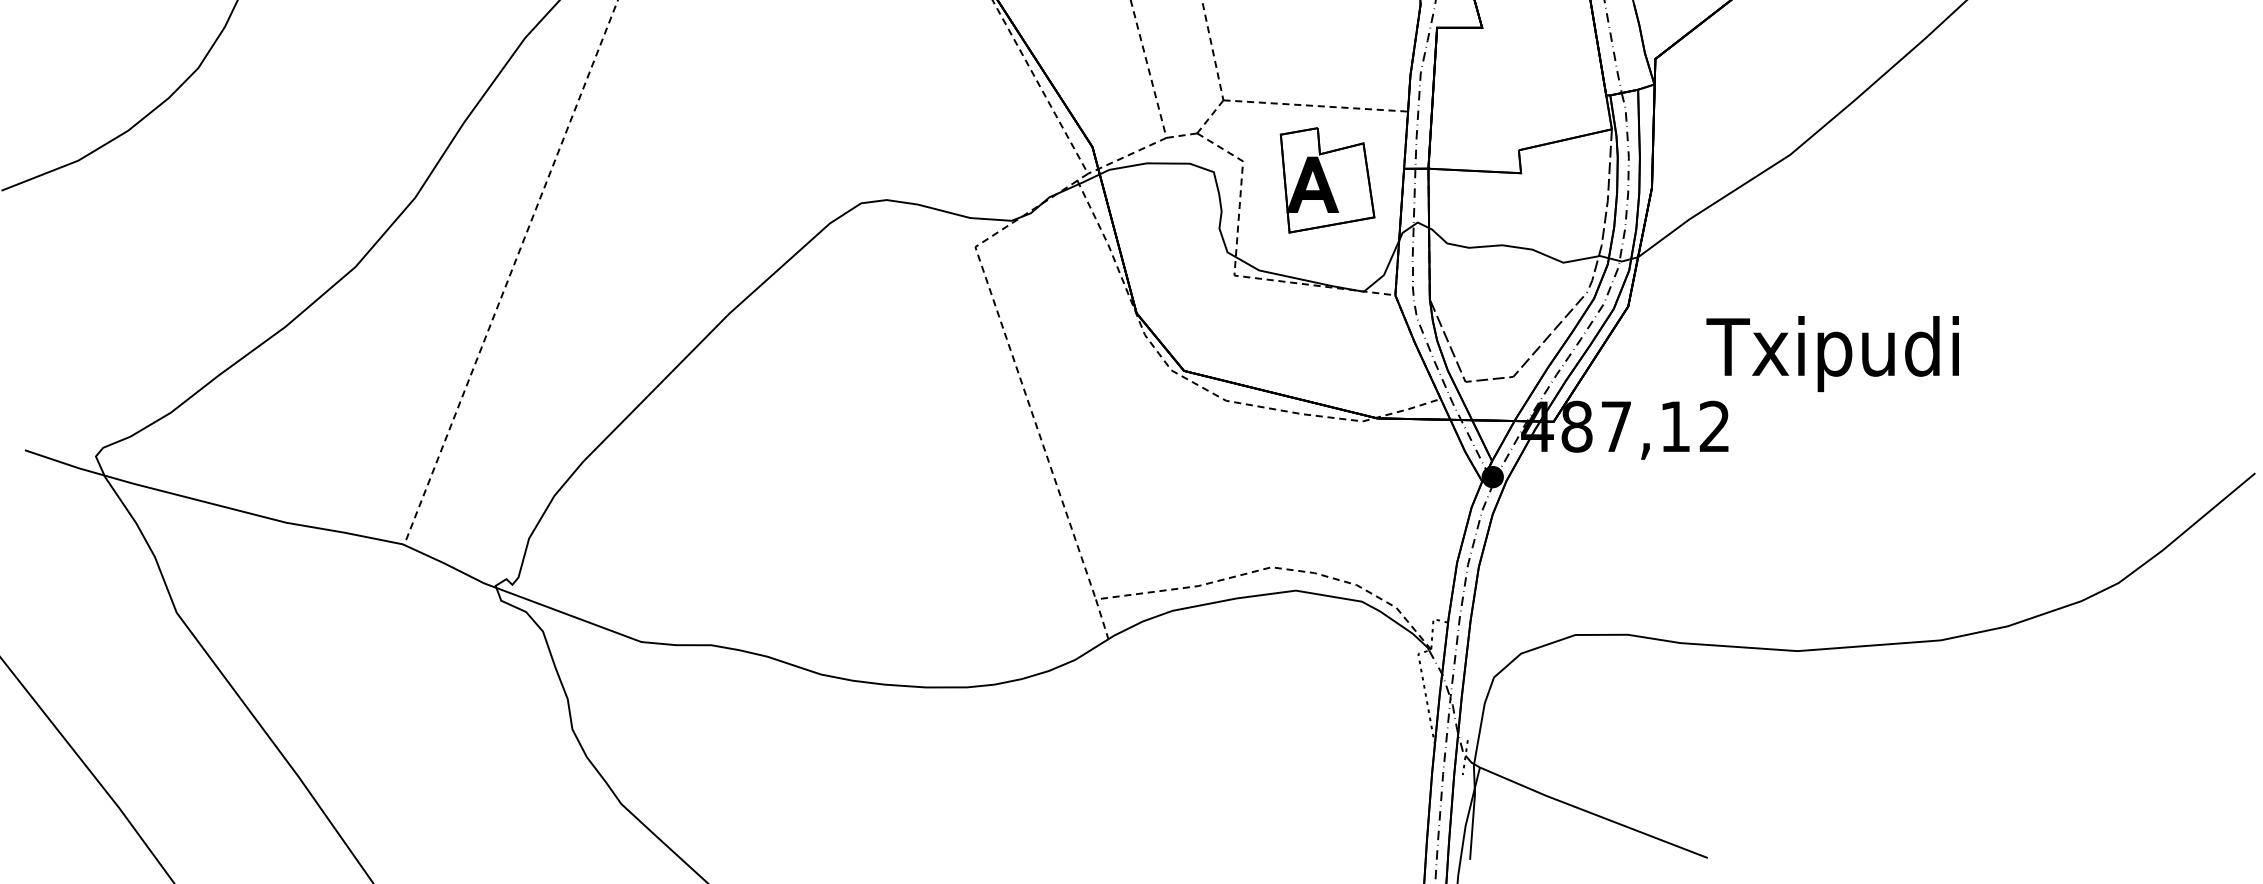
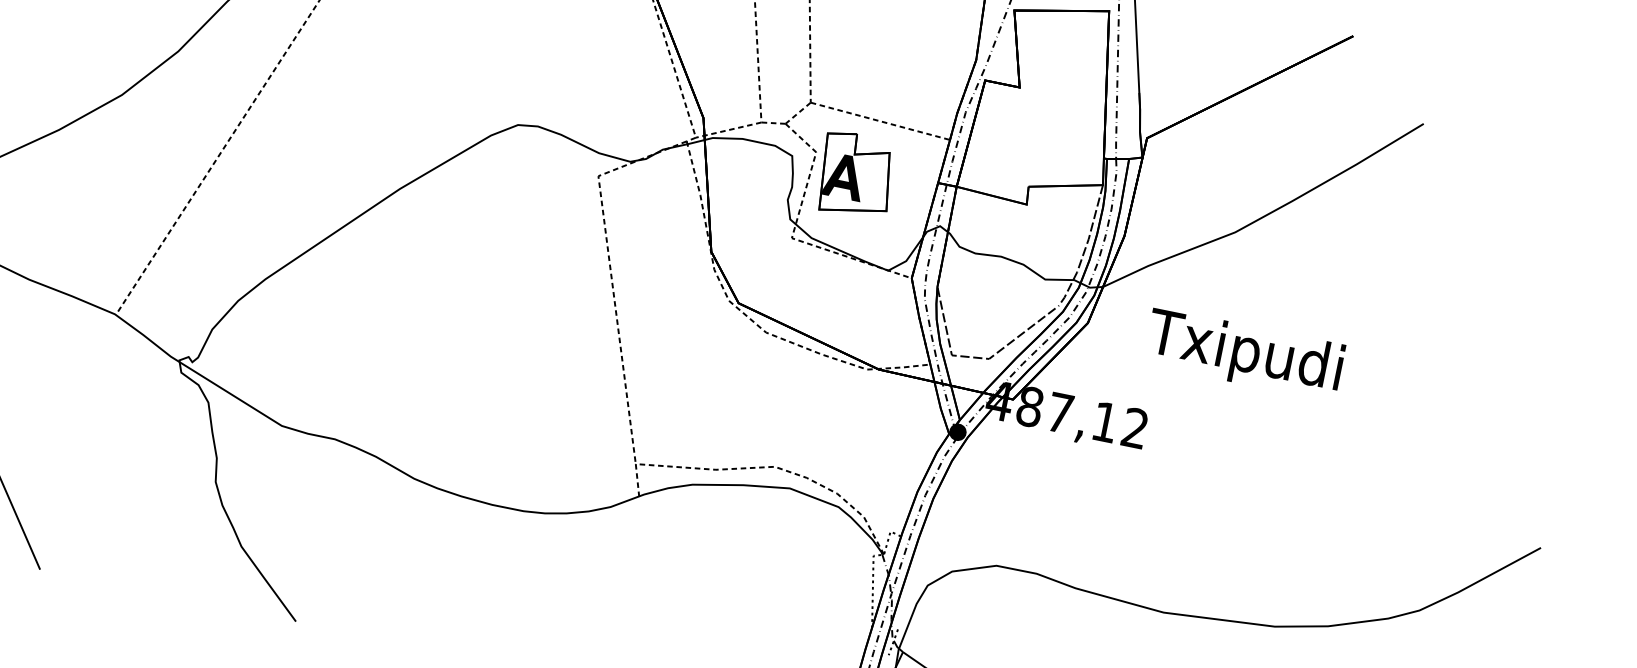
part: (1327, 180) -> (856, 175), moved
text: (1832, 354) -> (1243, 354), moved

